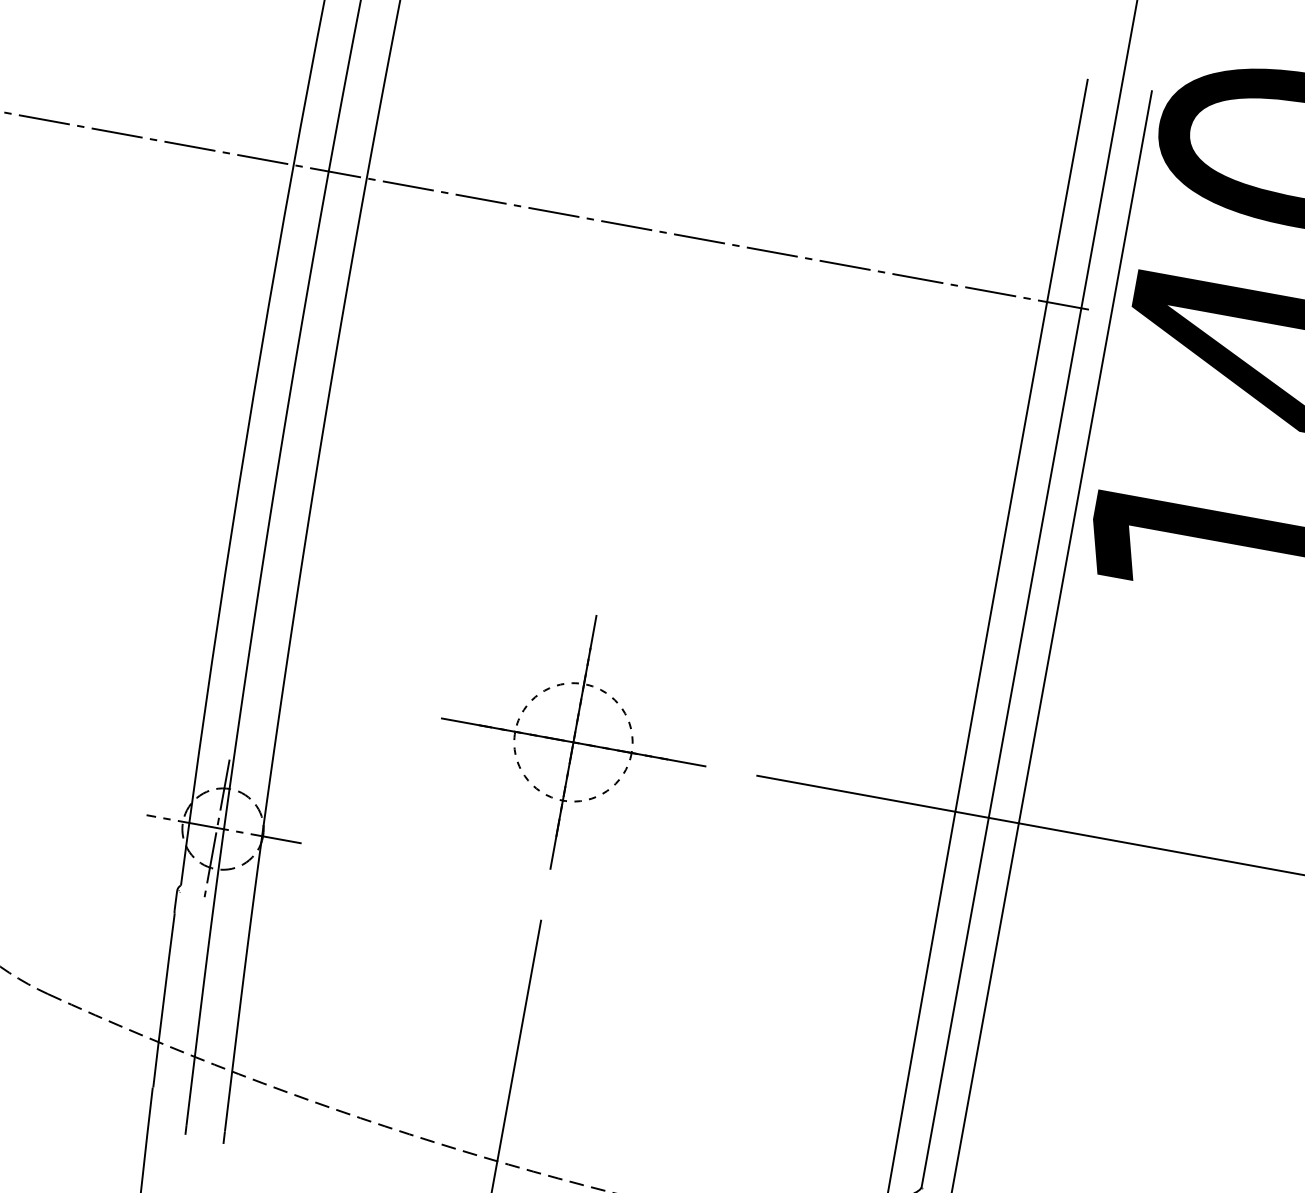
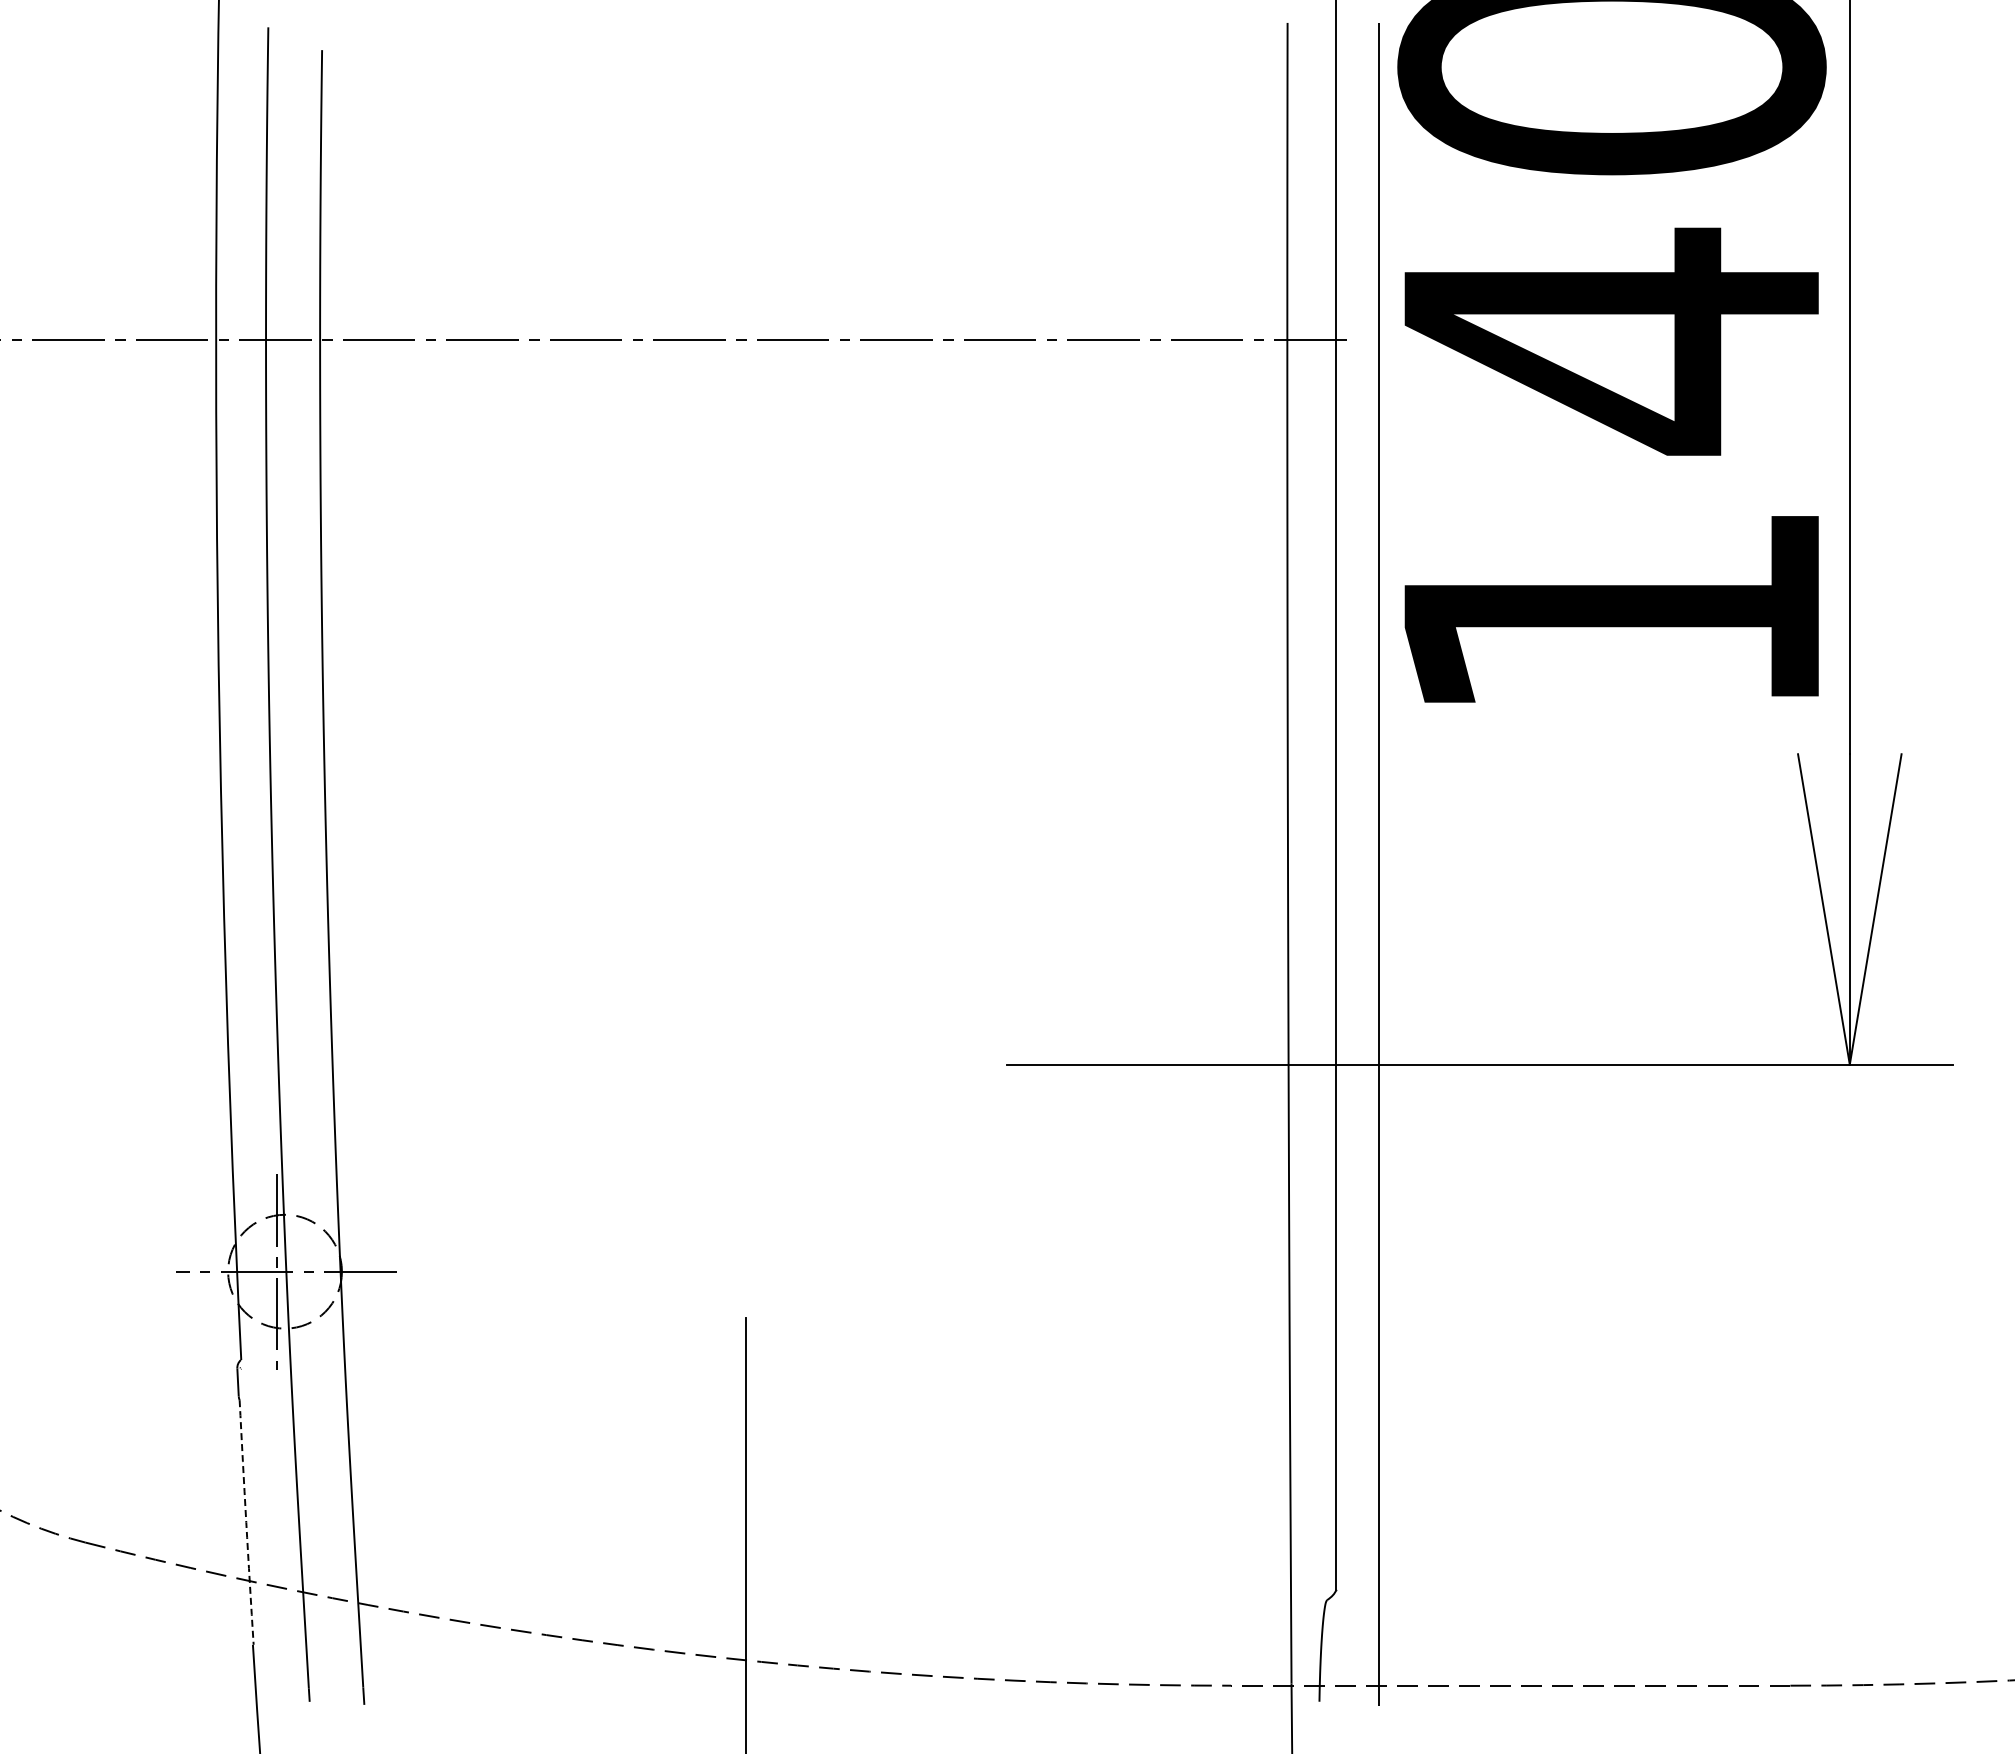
part: (573, 742) -> (745, 1064), removed
arc: (163, 1000) -> (246, 1522), solid -> dashed

